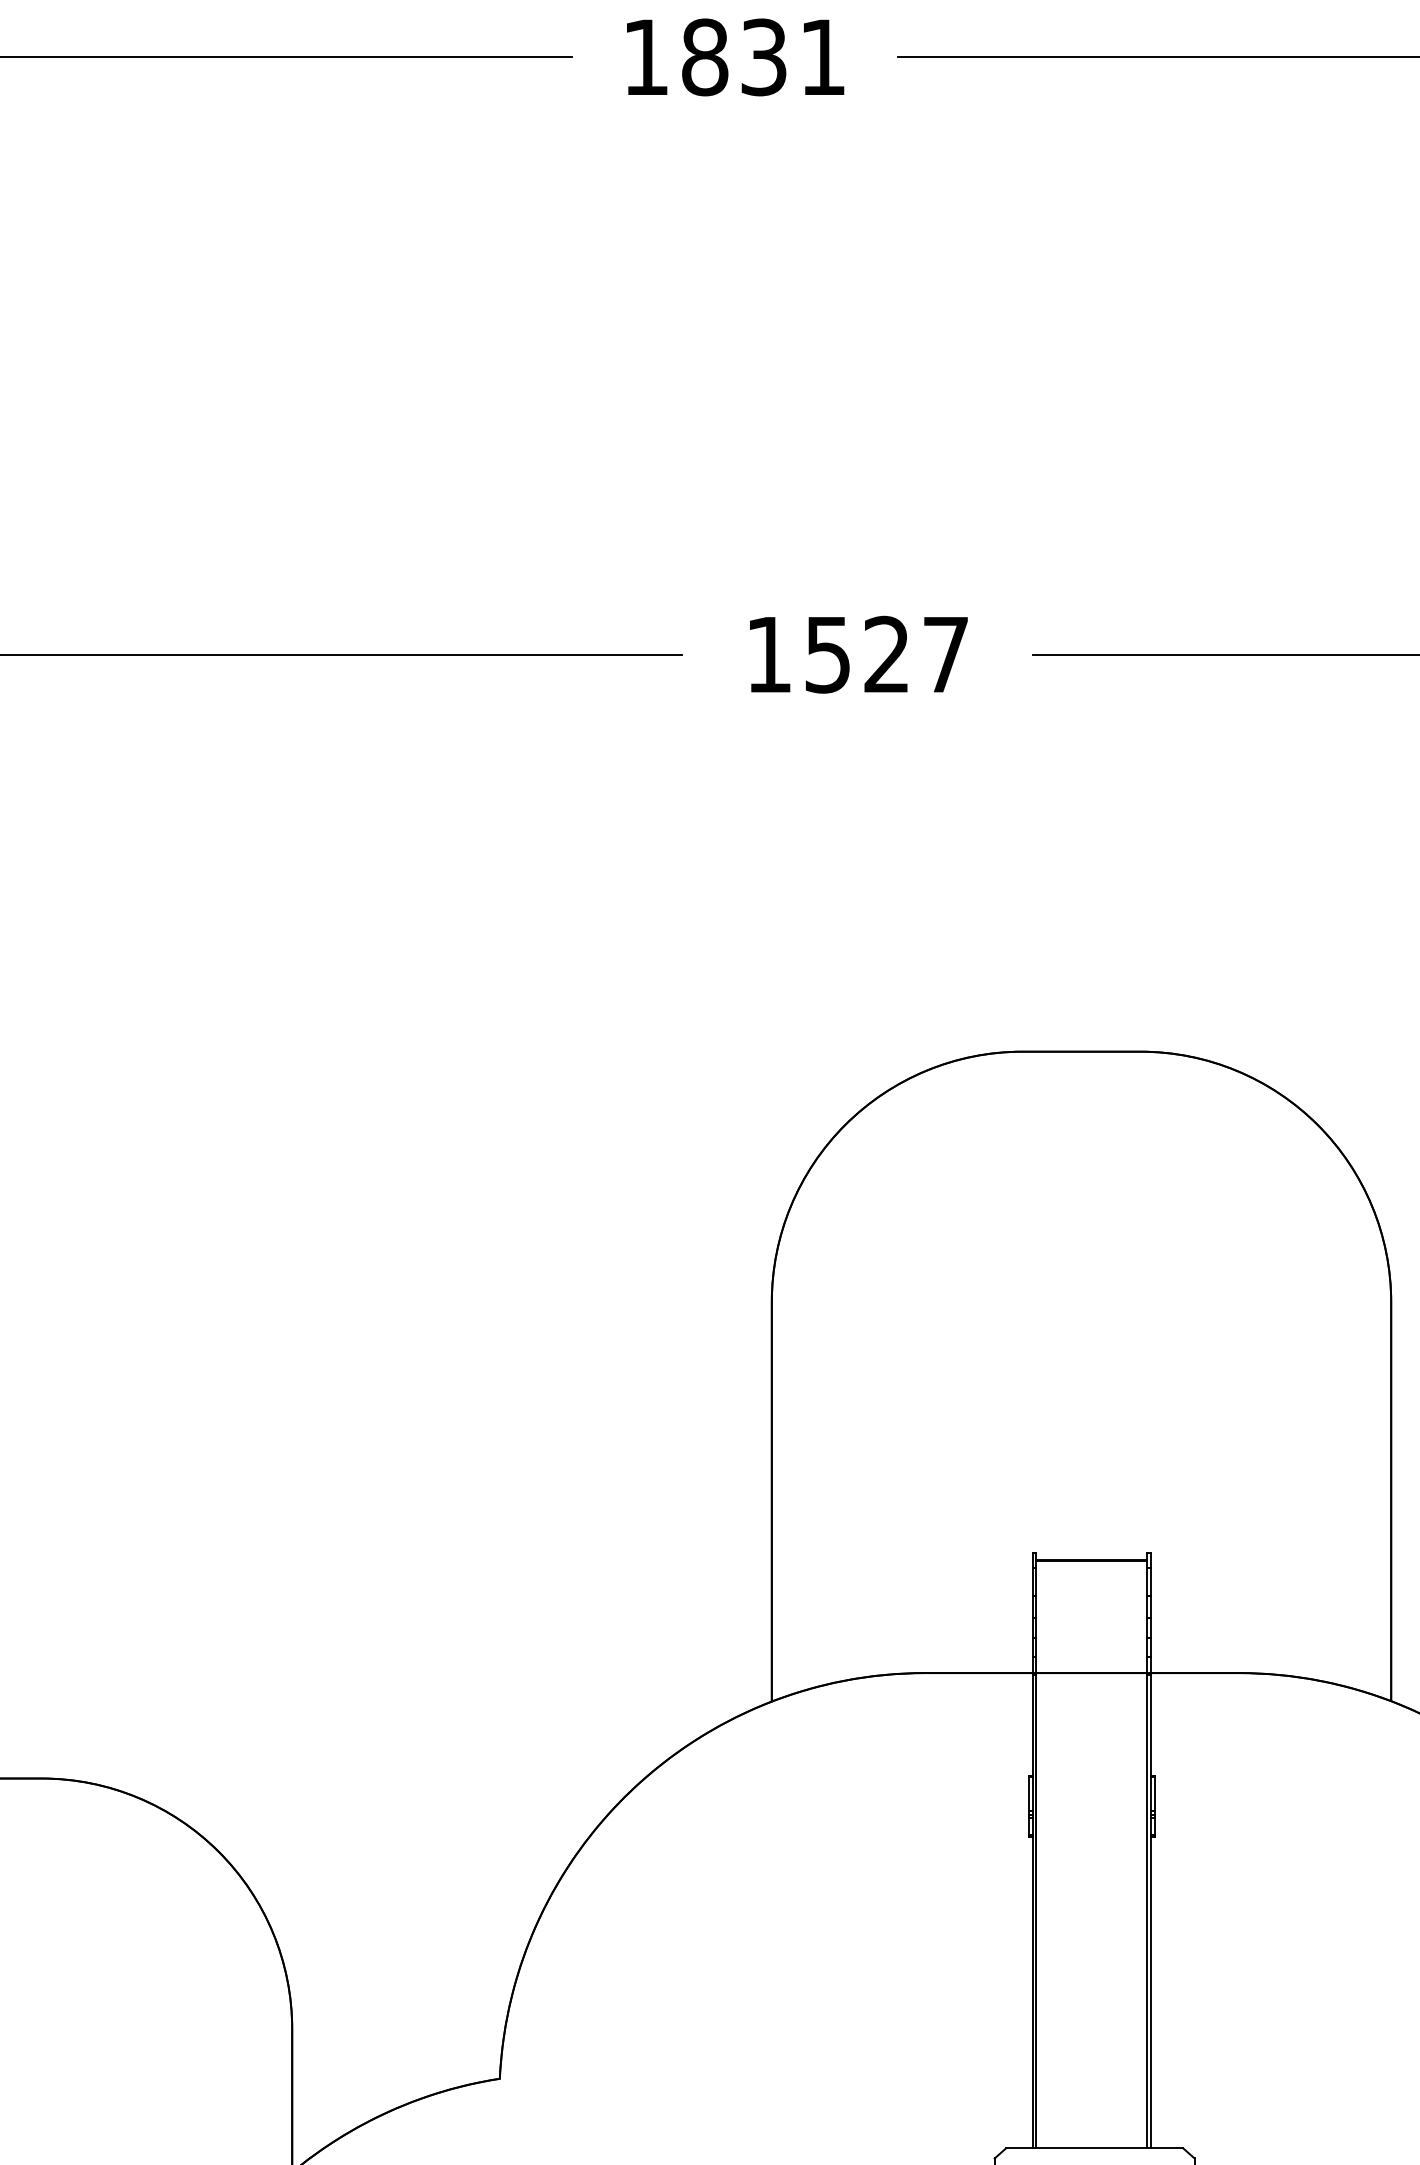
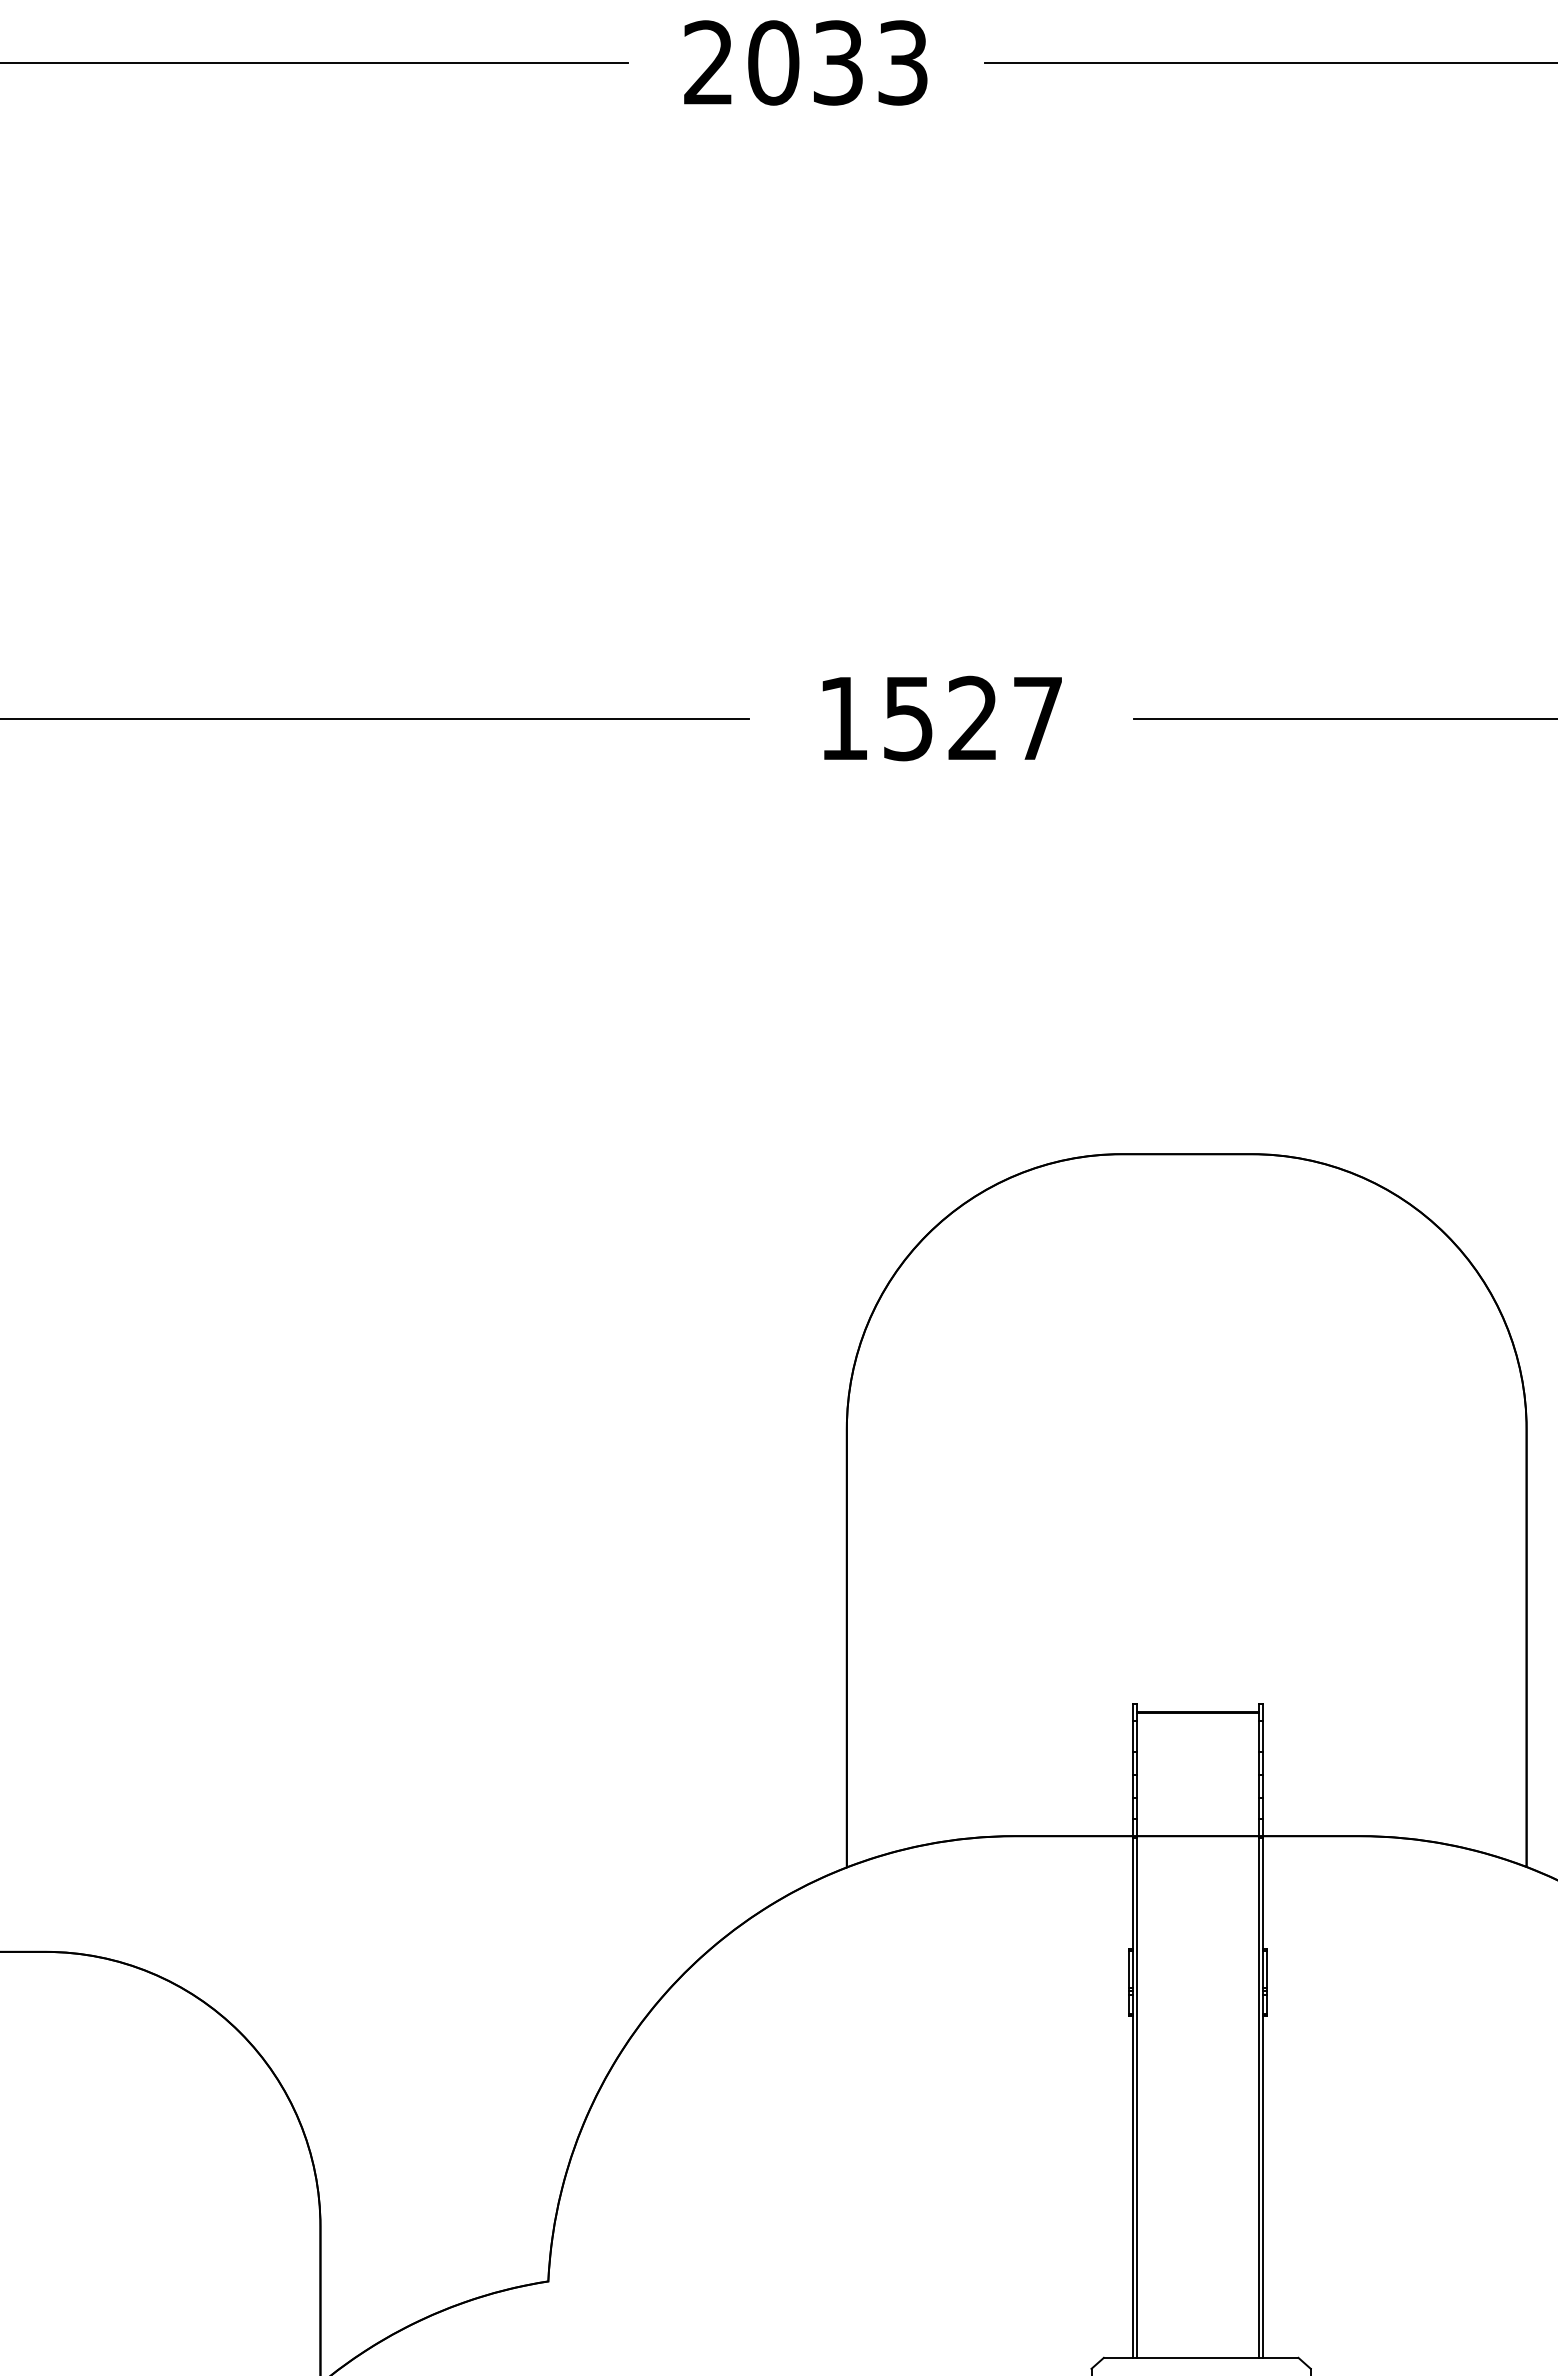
text: (734, 57) -> (805, 63), 1831 -> 2033

